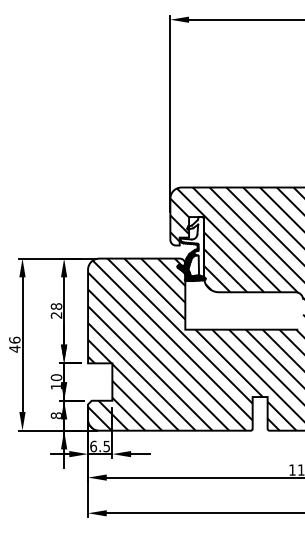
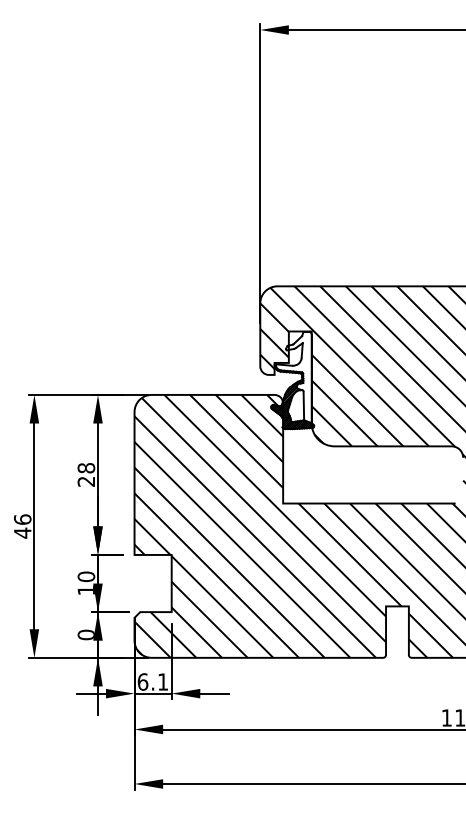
text: (56, 415) -> (86, 634), 8 -> 0
text: (106, 446) -> (162, 681), 6.5 -> 6.1

